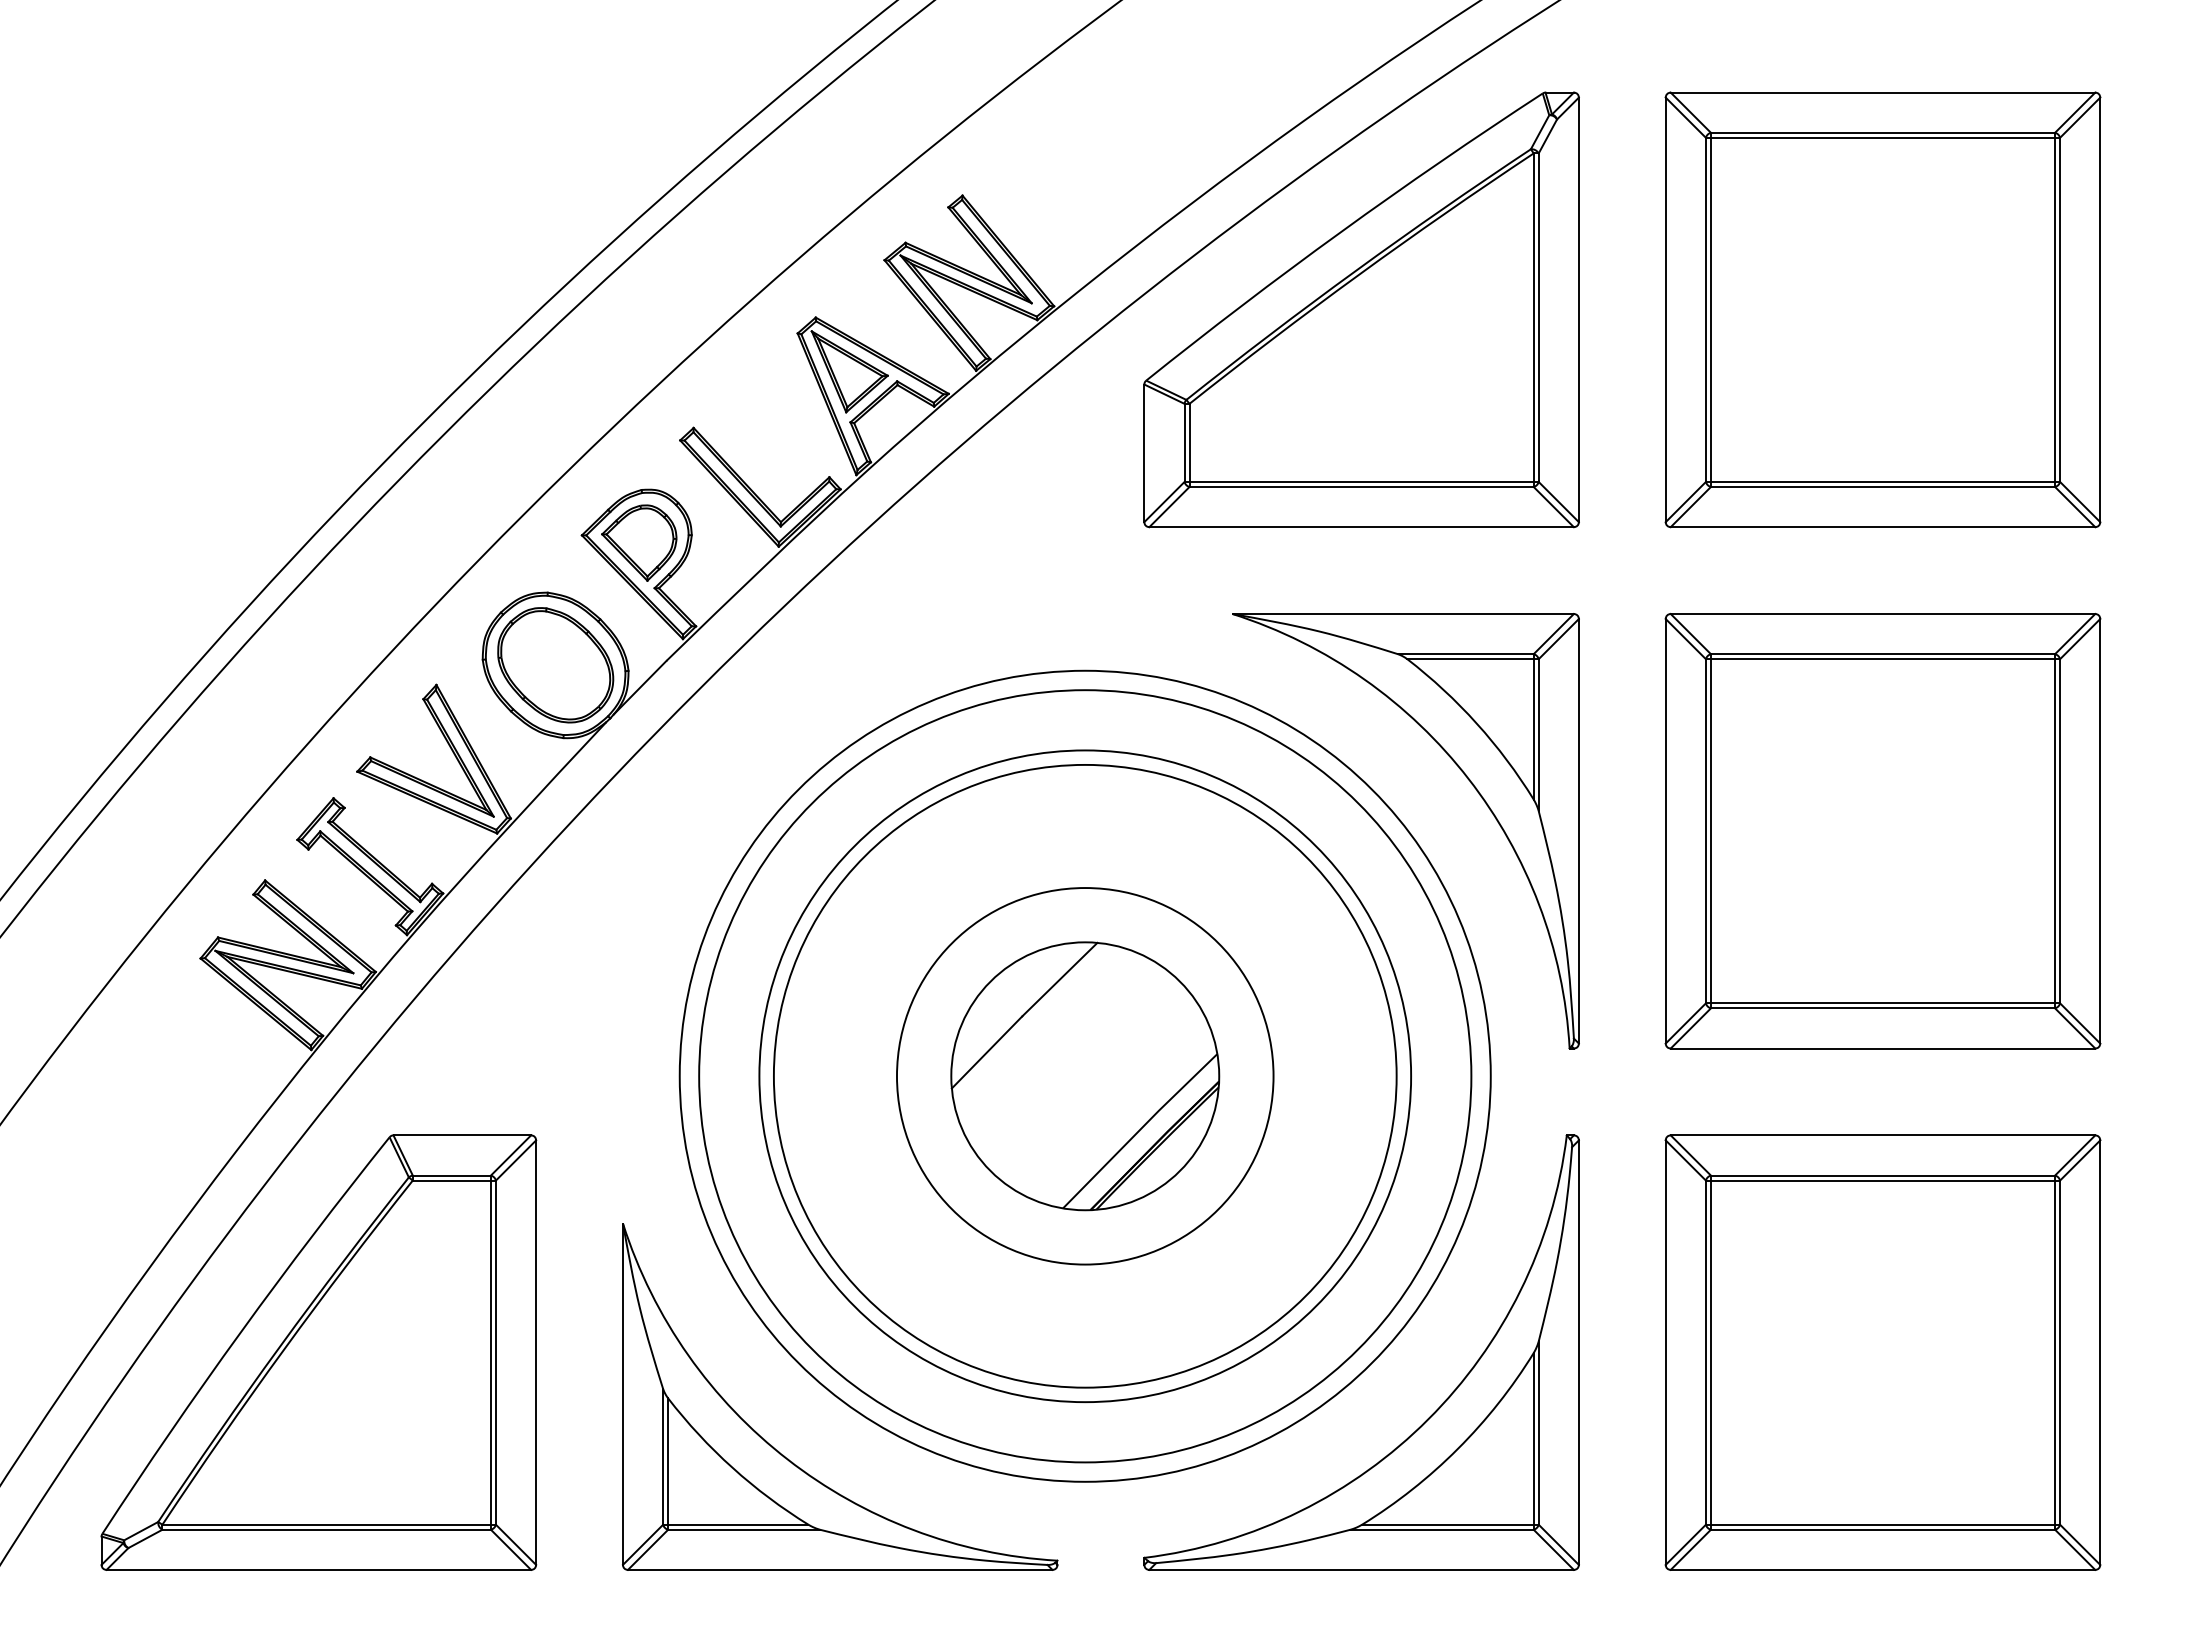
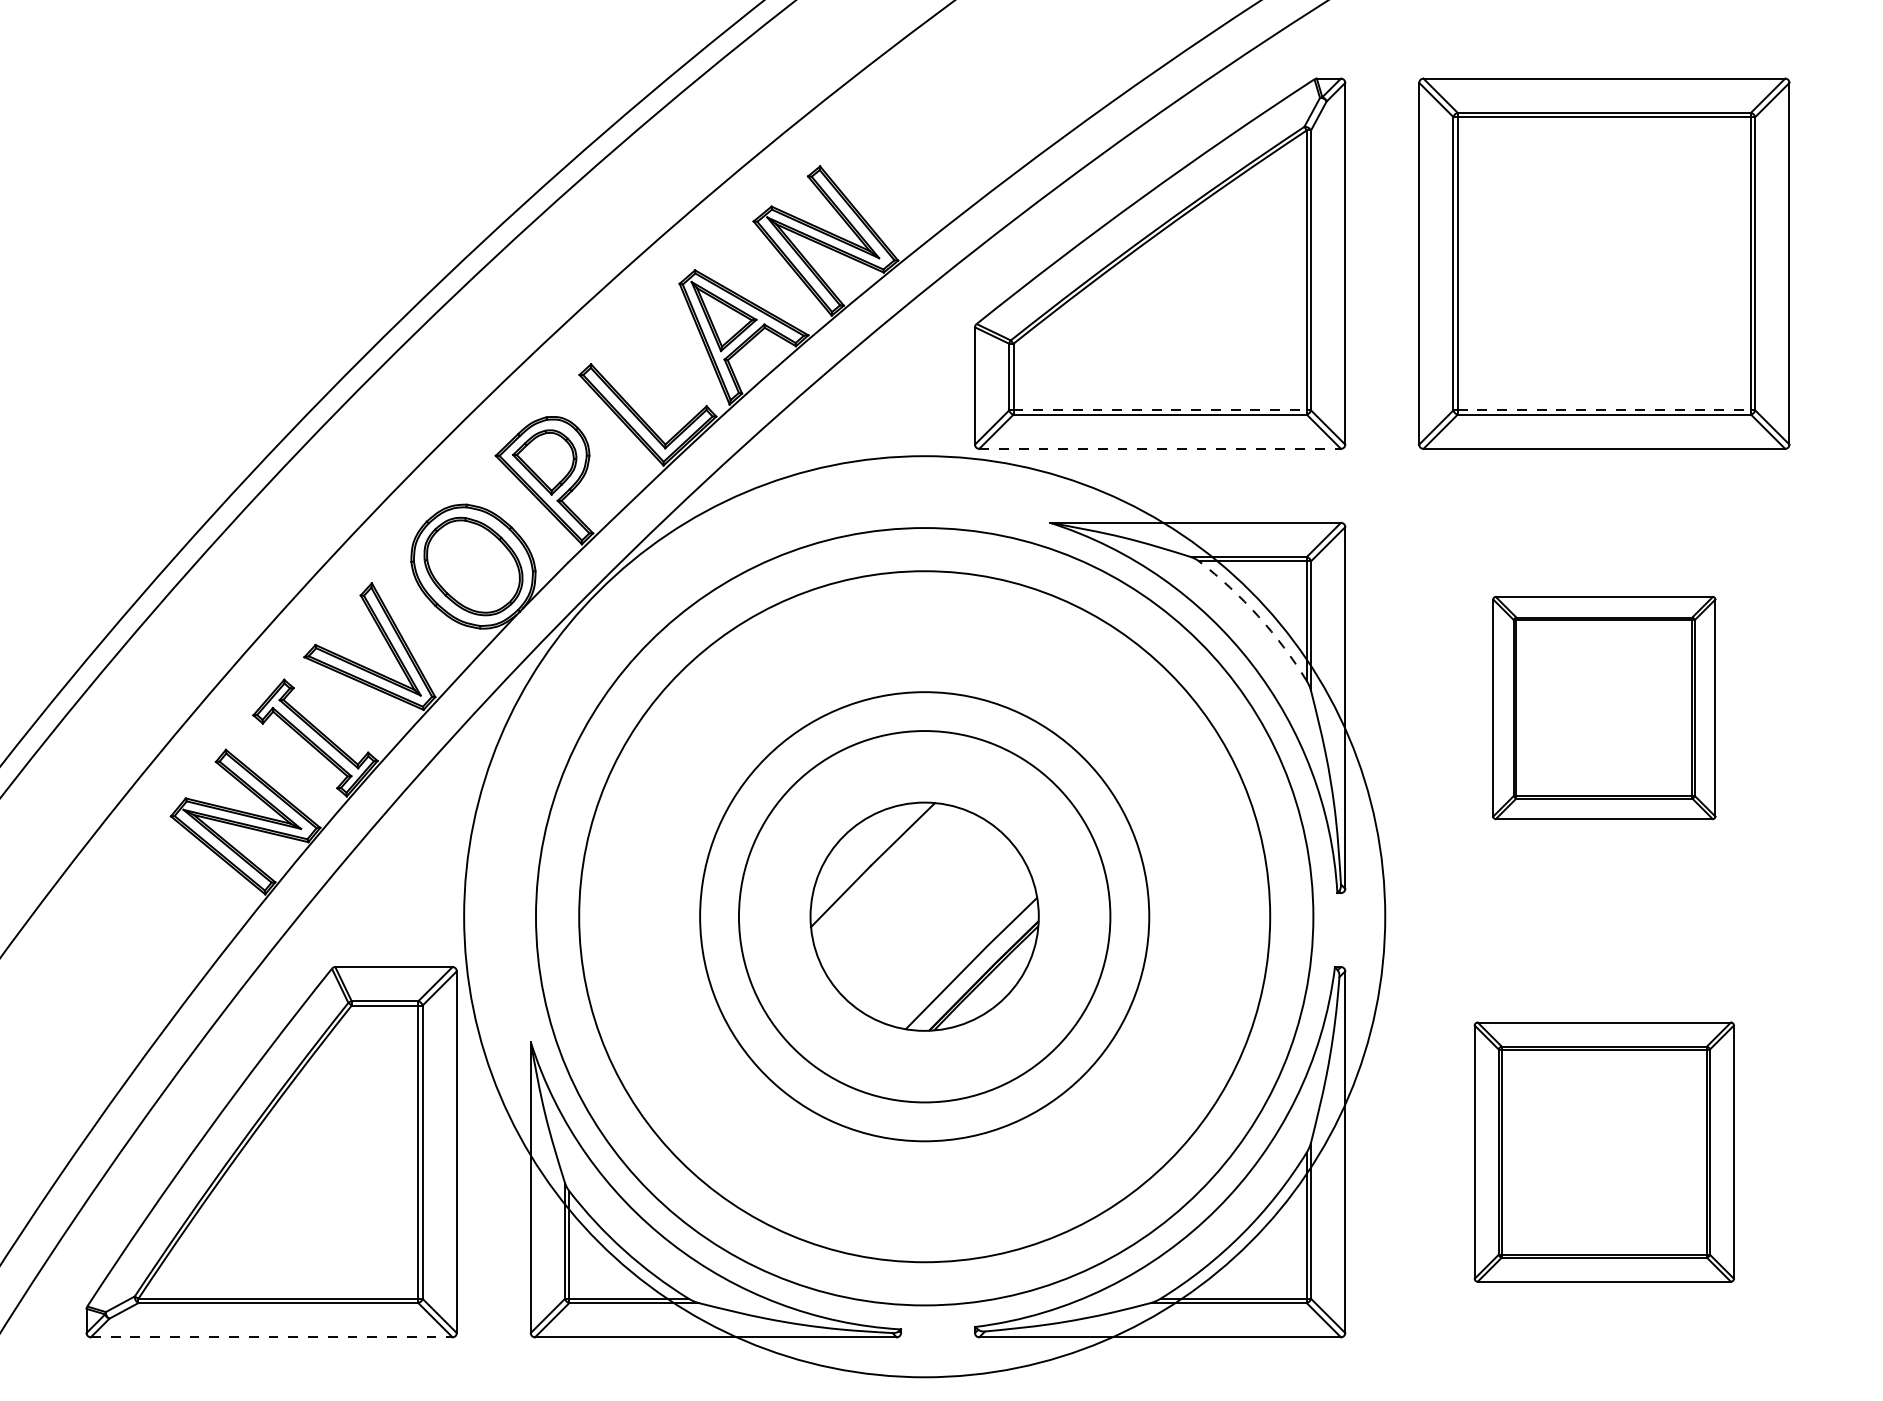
line: (1362, 481) -> (1160, 409), solid -> dashed
line: (1883, 481) -> (1604, 409), solid -> dashed
line: (1362, 527) -> (1160, 449), solid -> dashed
arc: (1476, 723) -> (1258, 616), solid -> dashed
part: (1882, 831) -> (1603, 708), size x0.6
circle: (1084, 1075) -> (924, 916), size x0.7
circle: (1084, 1076) -> (924, 916), size x1.4
circle: (1085, 1076) -> (924, 916), size x1.4
circle: (1085, 1076) -> (924, 916), size x1.4
part: (1882, 1352) -> (1603, 1152), size x0.7
line: (319, 1569) -> (272, 1336), solid -> dashed

